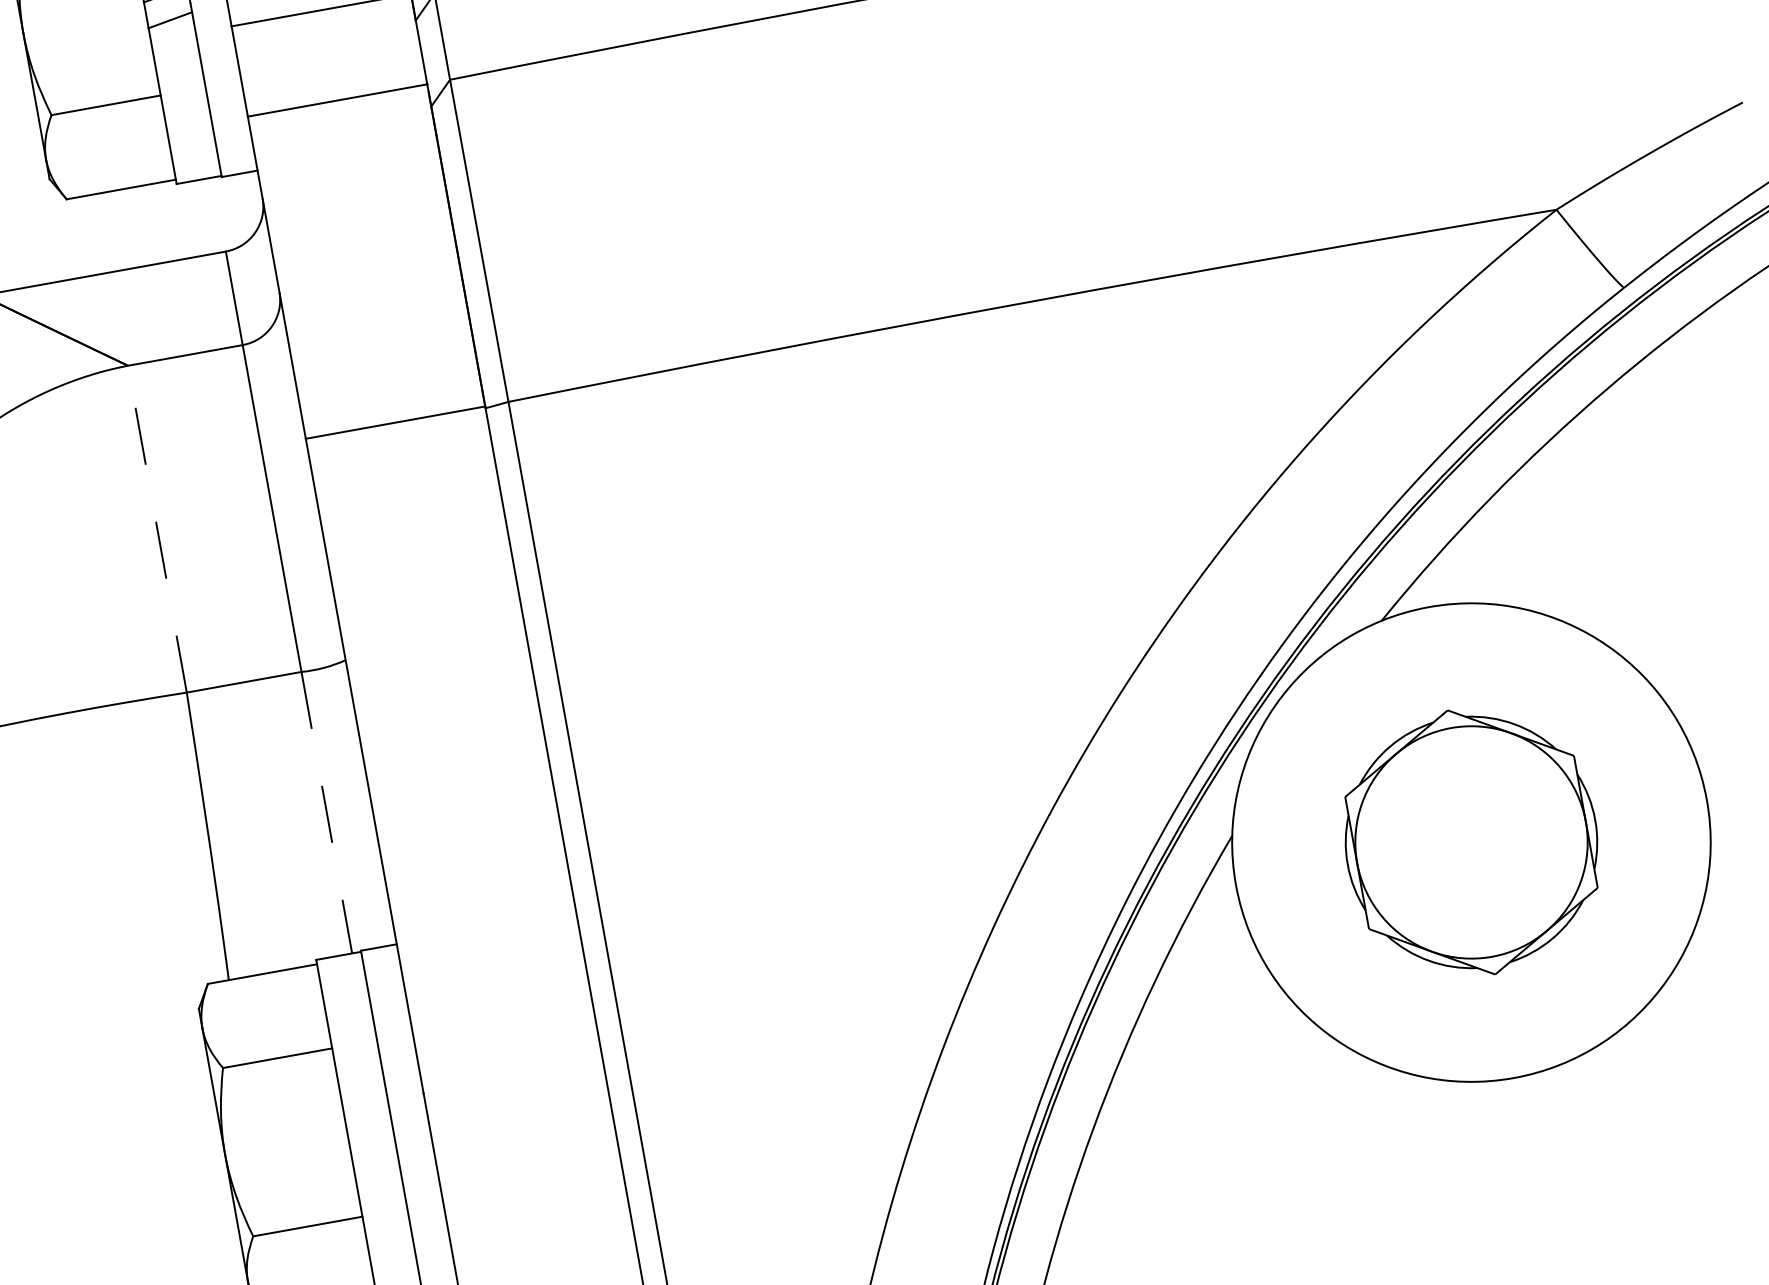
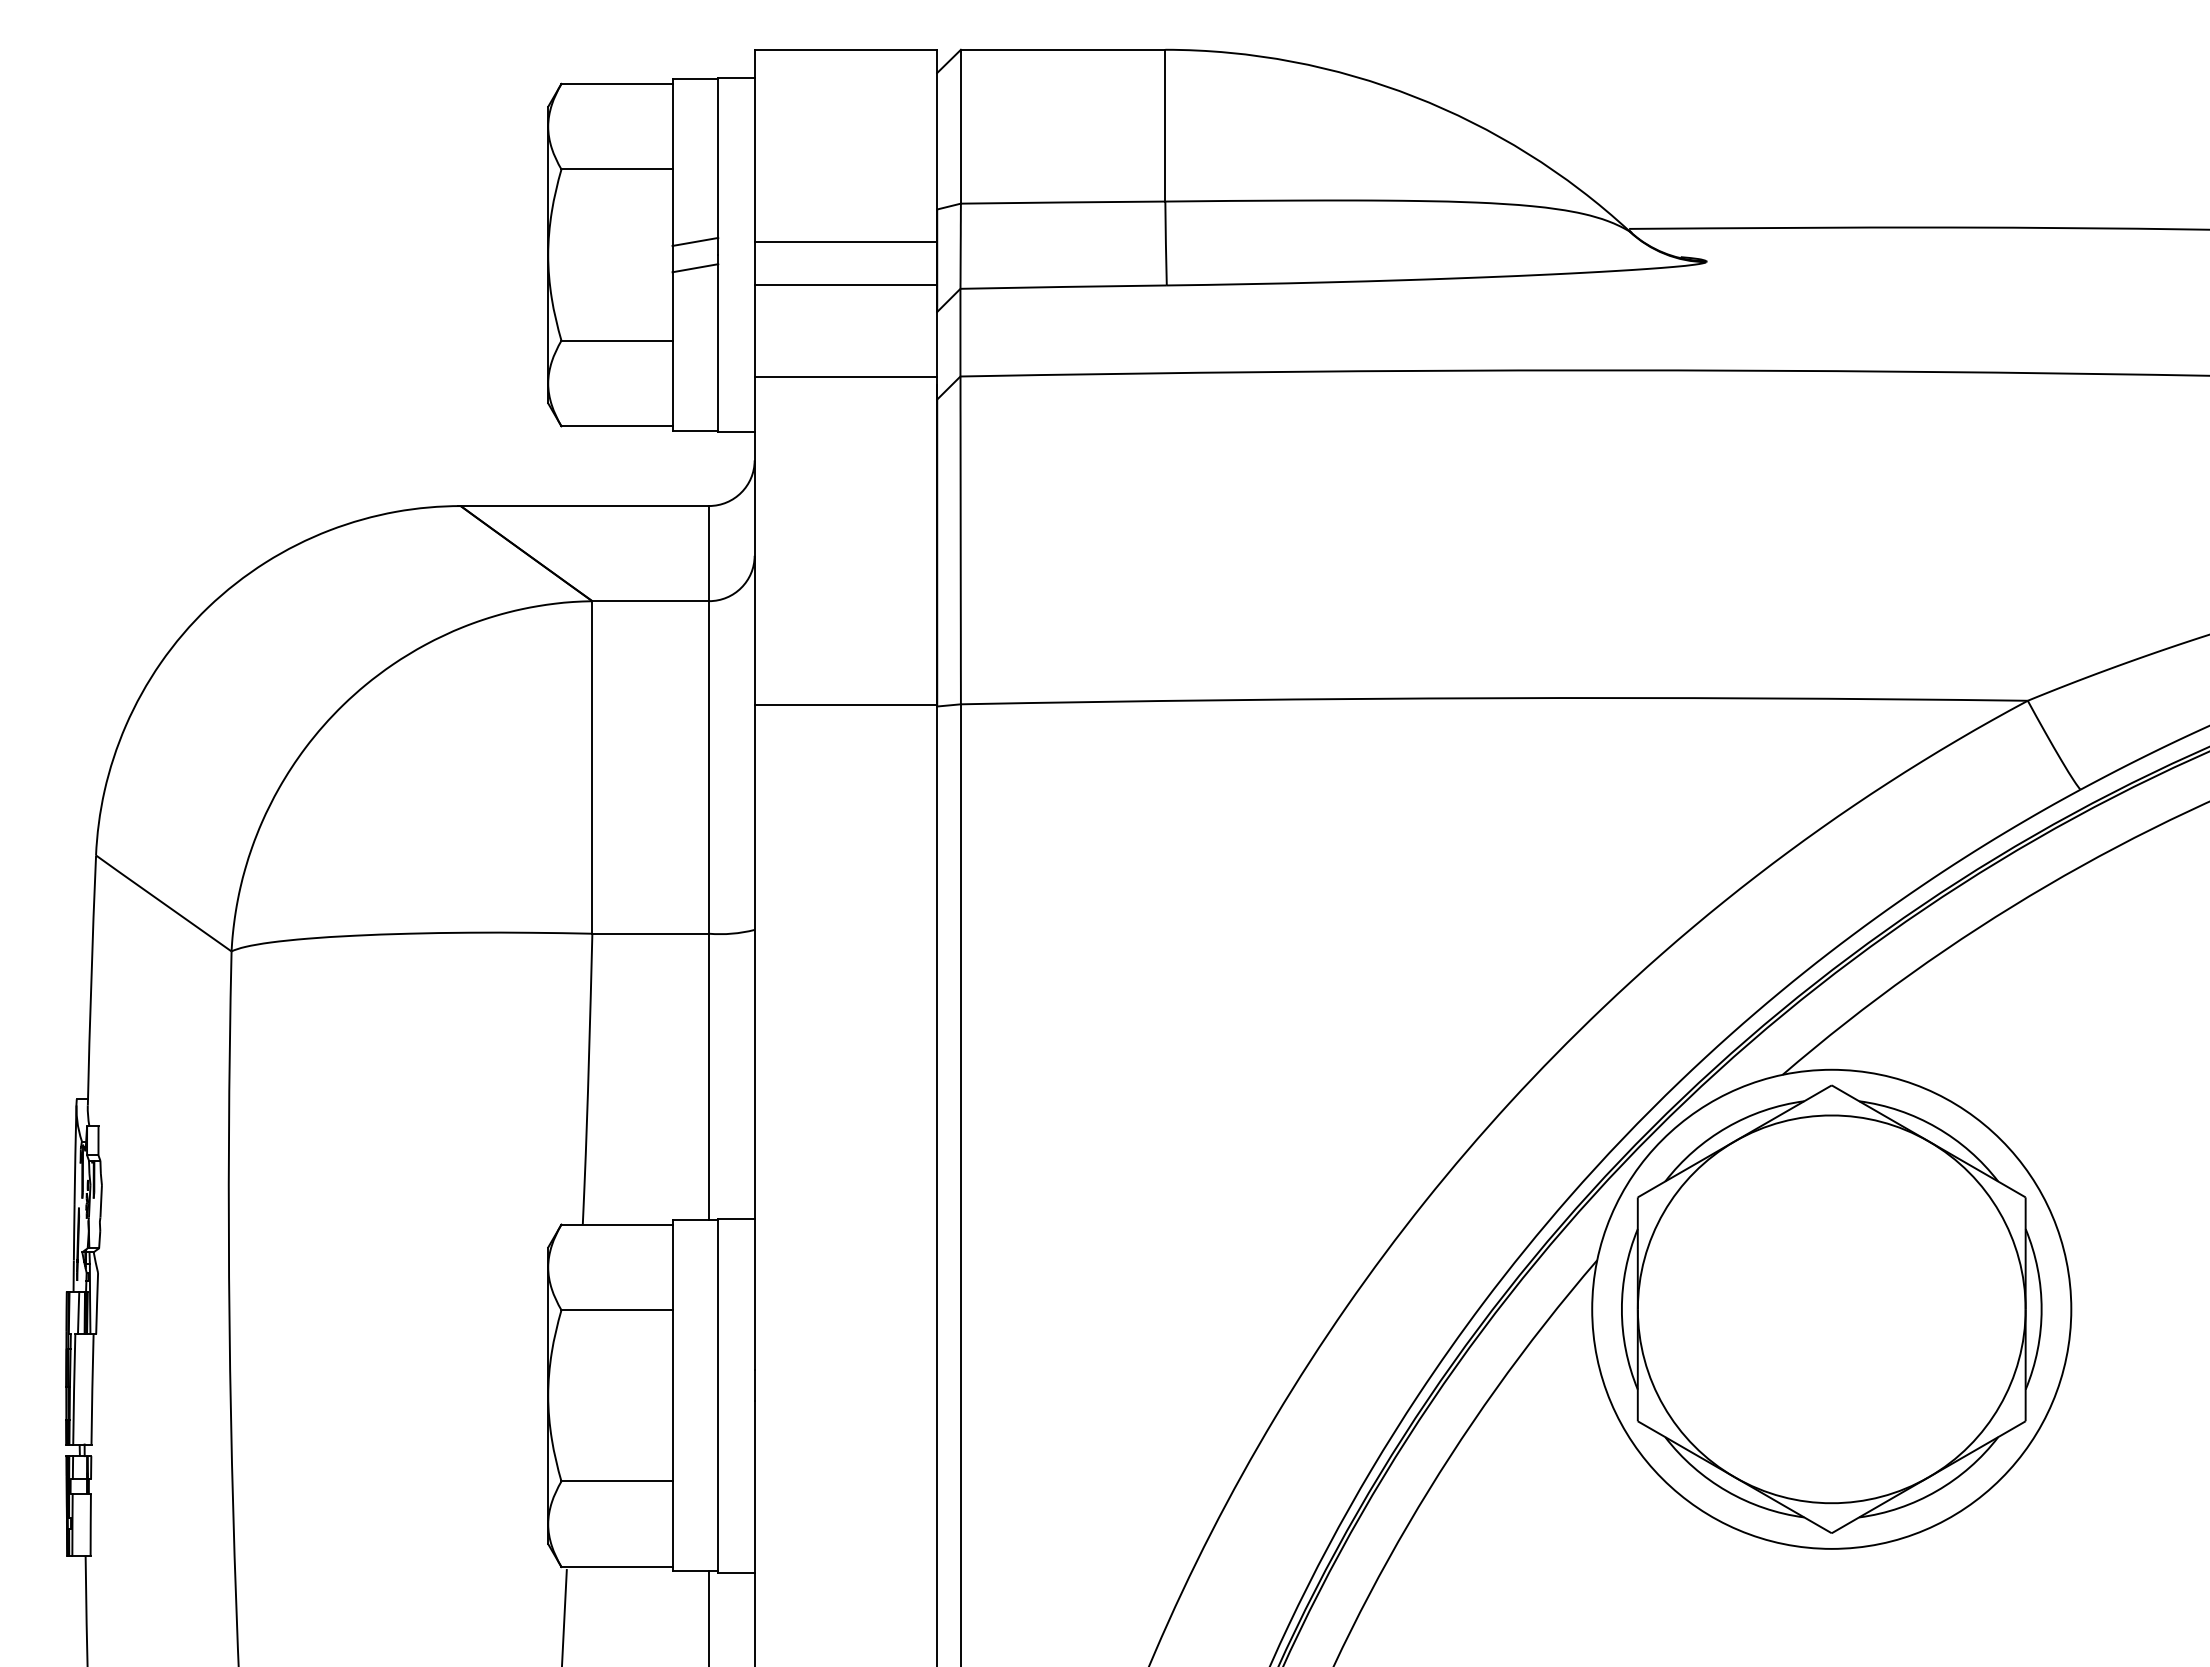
line: (157, 528) -> (592, 766), dashed -> solid
line: (327, 813) -> (709, 1077), dashed -> solid
part: (1471, 841) -> (1831, 1308), size x1.67

